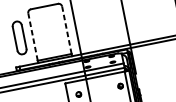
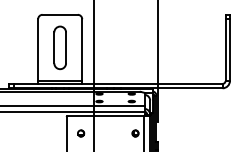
line: (67, 30) -> (82, 50), dashed -> solid
part: (19, 37) -> (59, 47), moved
line: (33, 37) -> (38, 50), dashed -> solid

